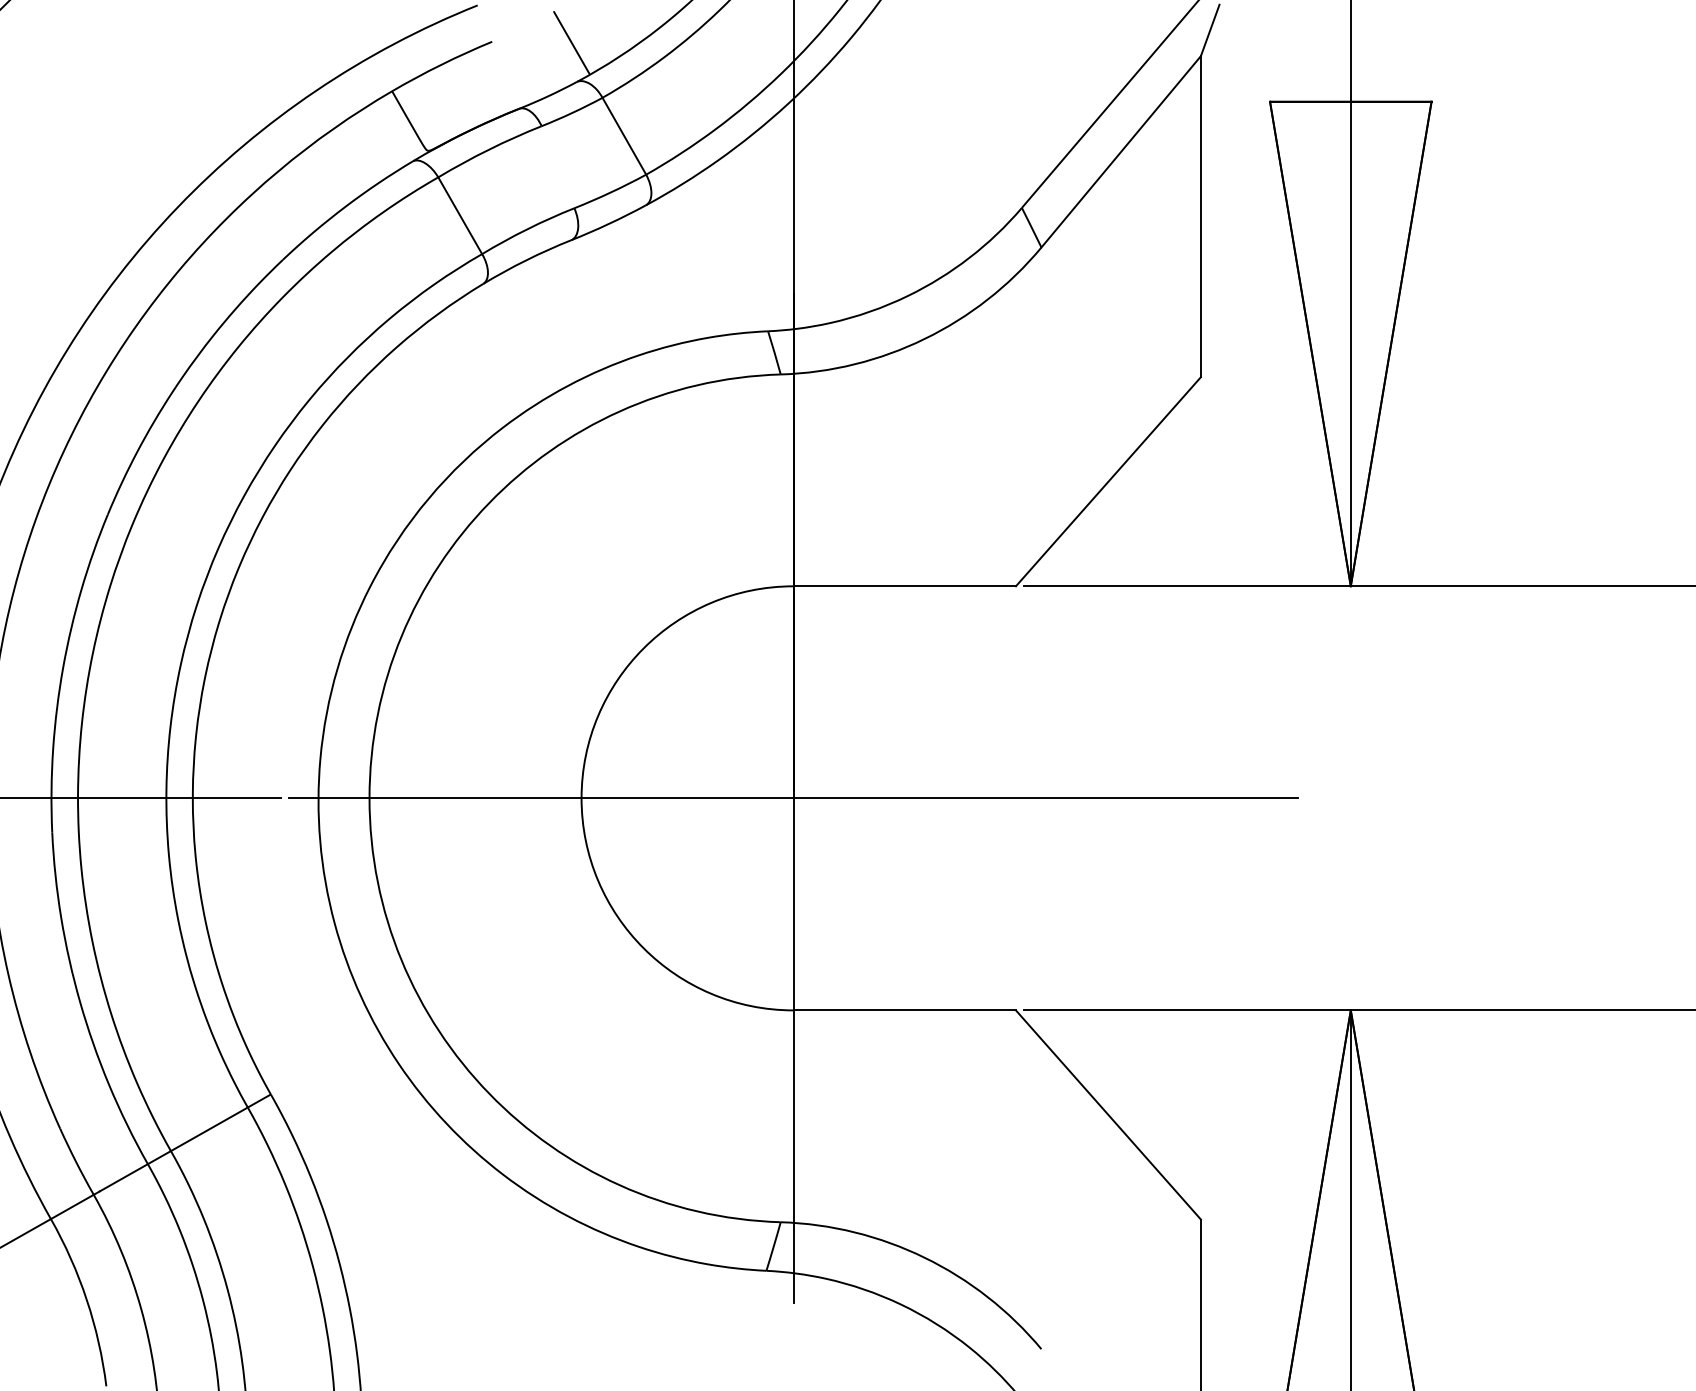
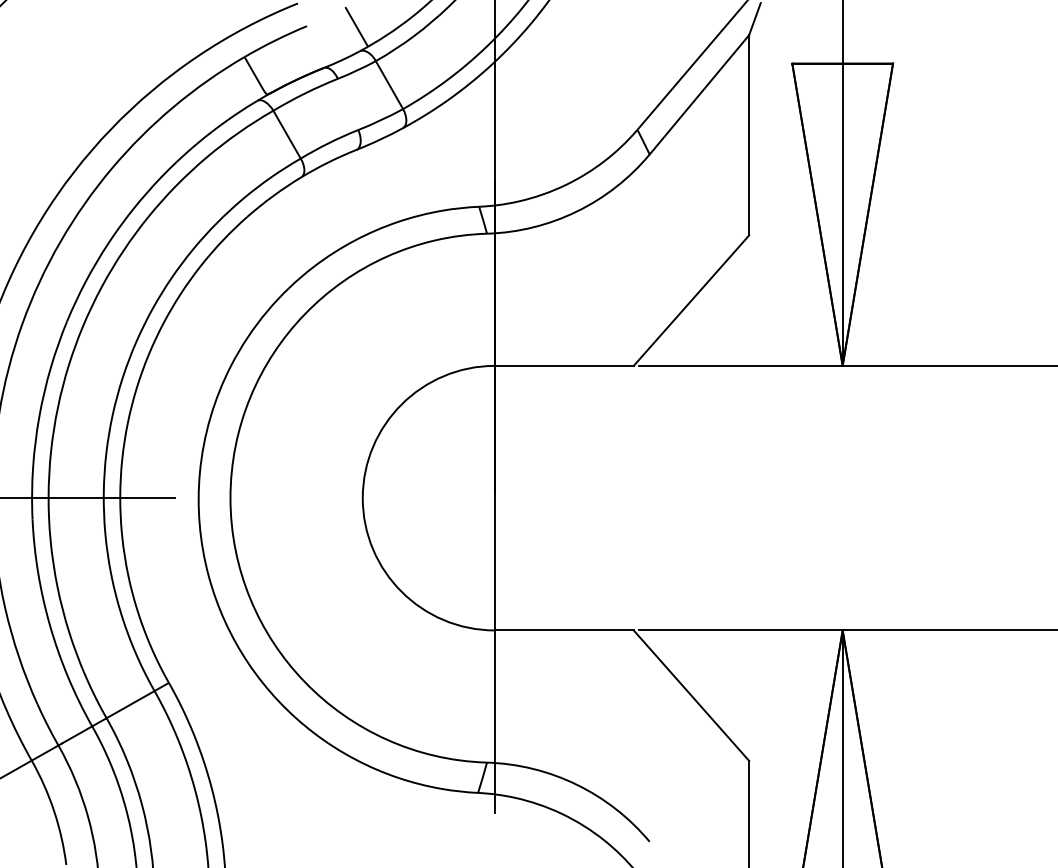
line: (794, 798) -> (495, 498), removed

